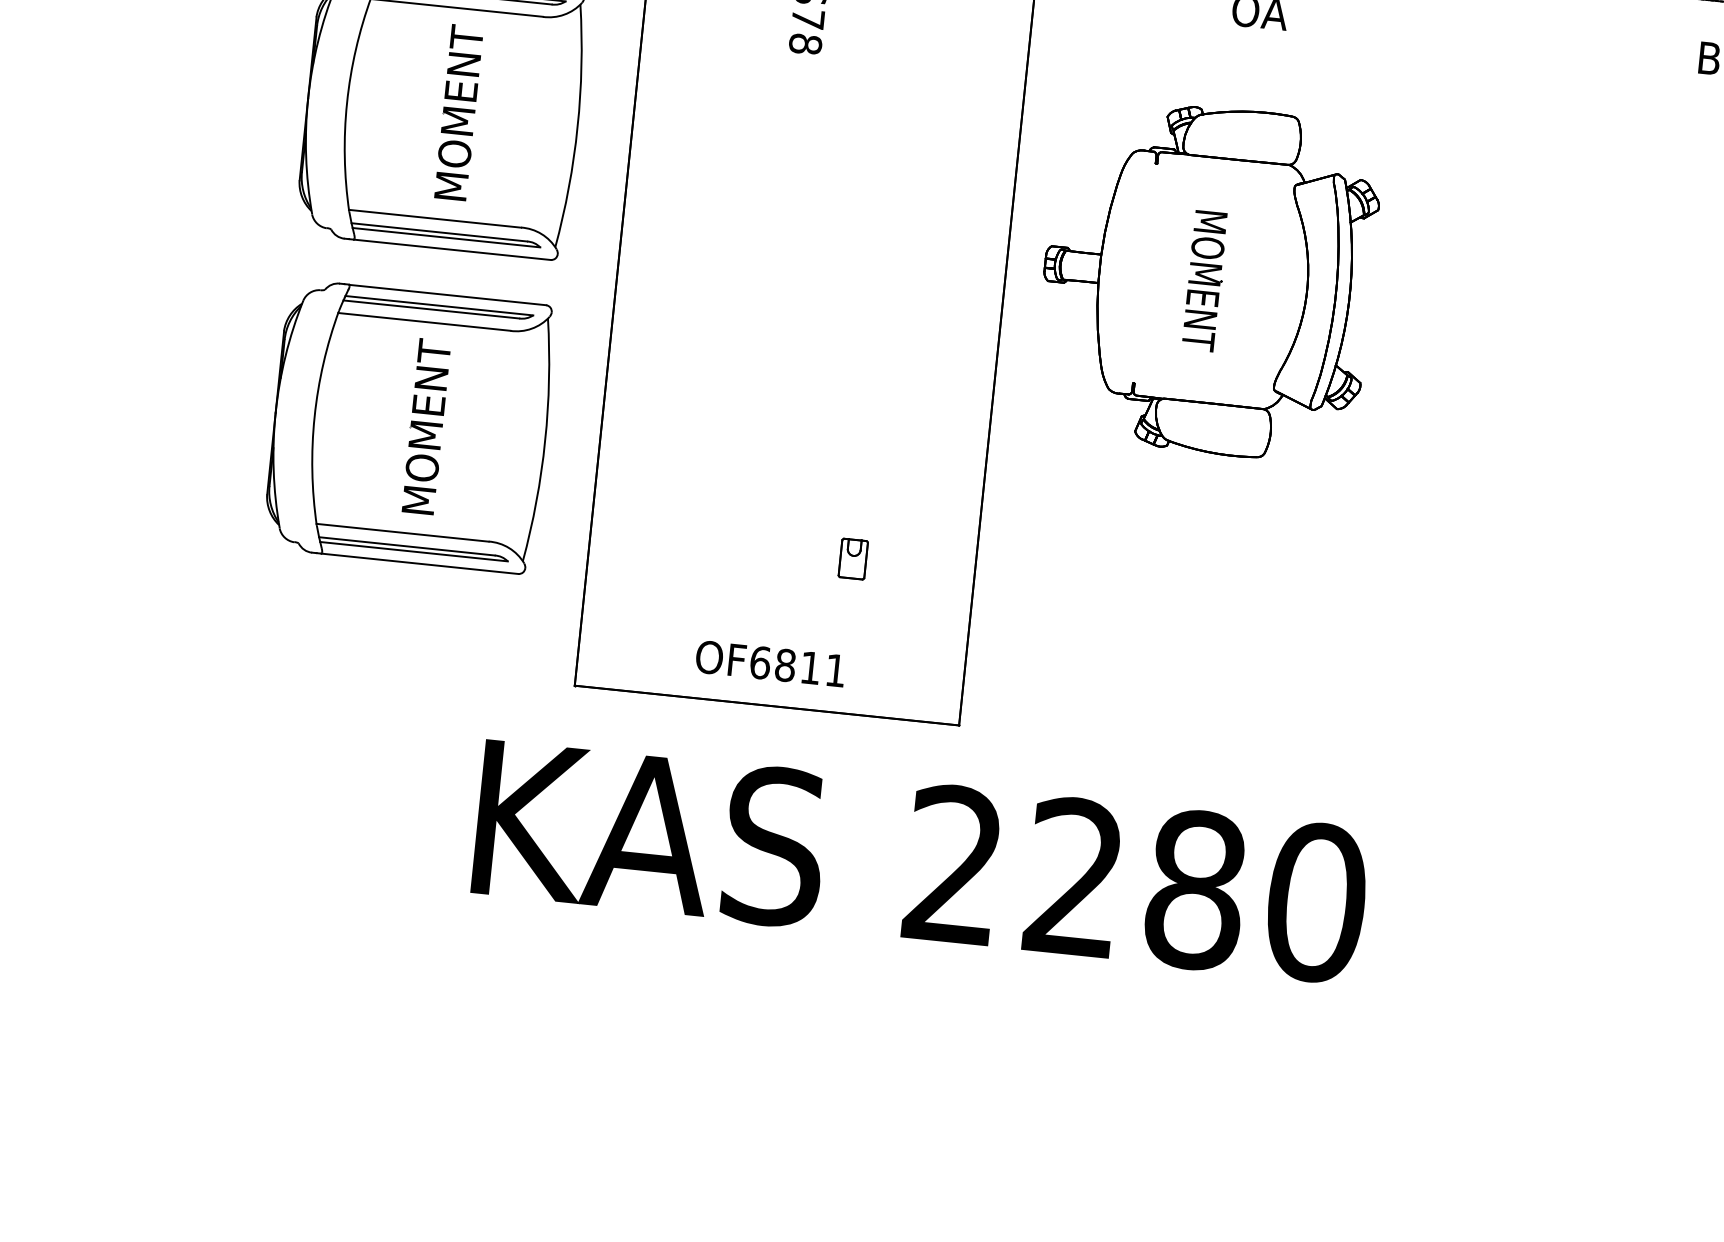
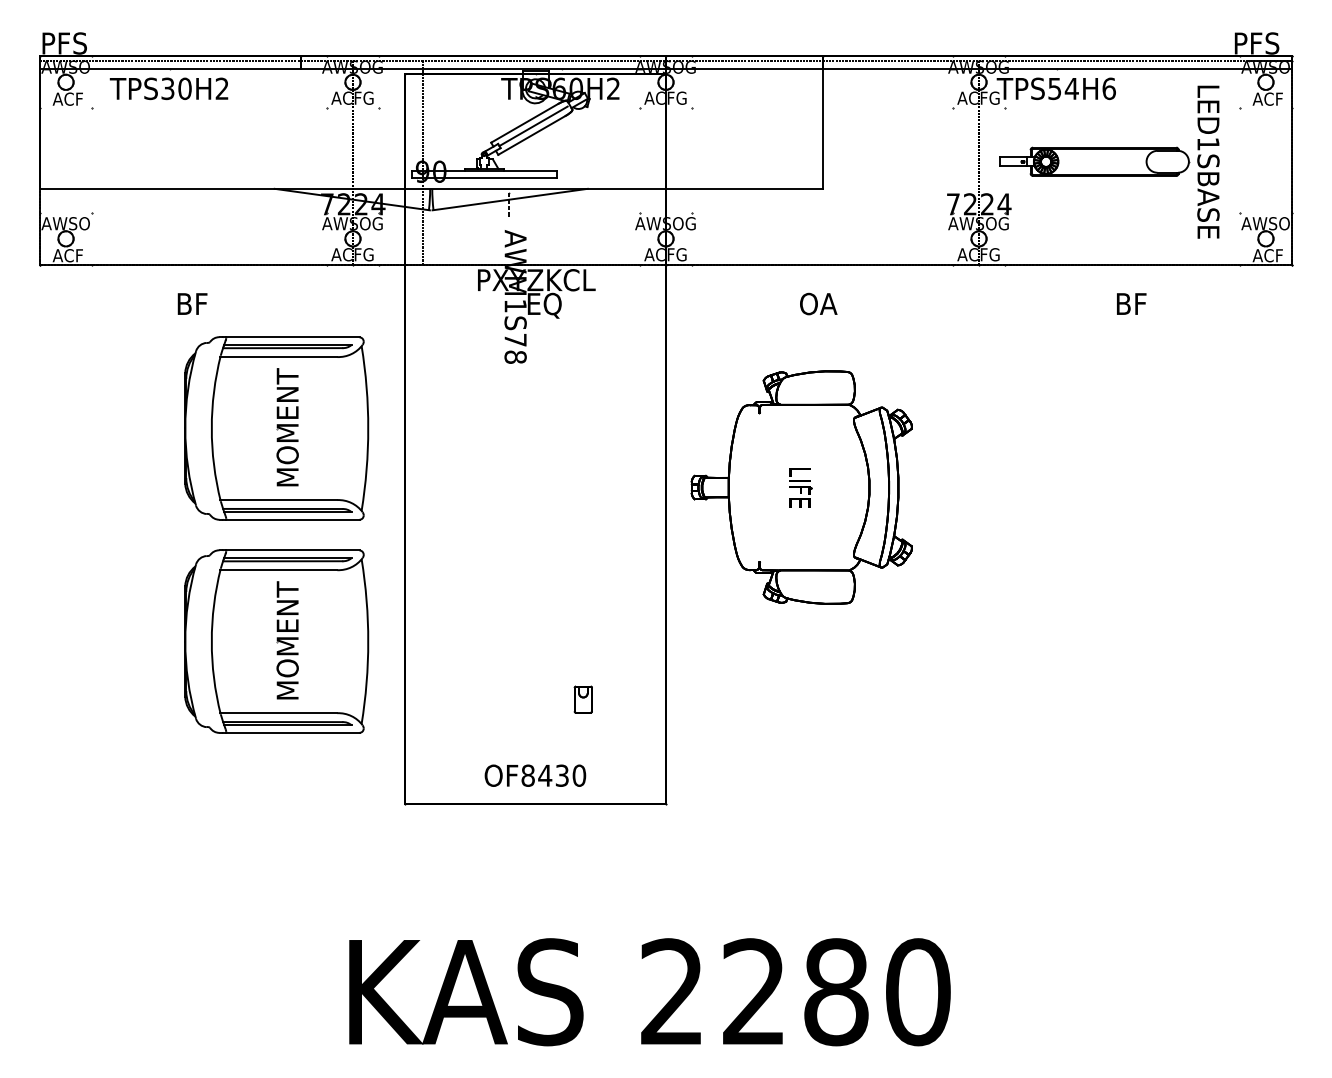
text: (1203, 280) -> (799, 488), MOMENT -> LIFE
text: (797, 666) -> (553, 775), OF6811 -> OF8430
text: (920, 862) -> (649, 992), moved

